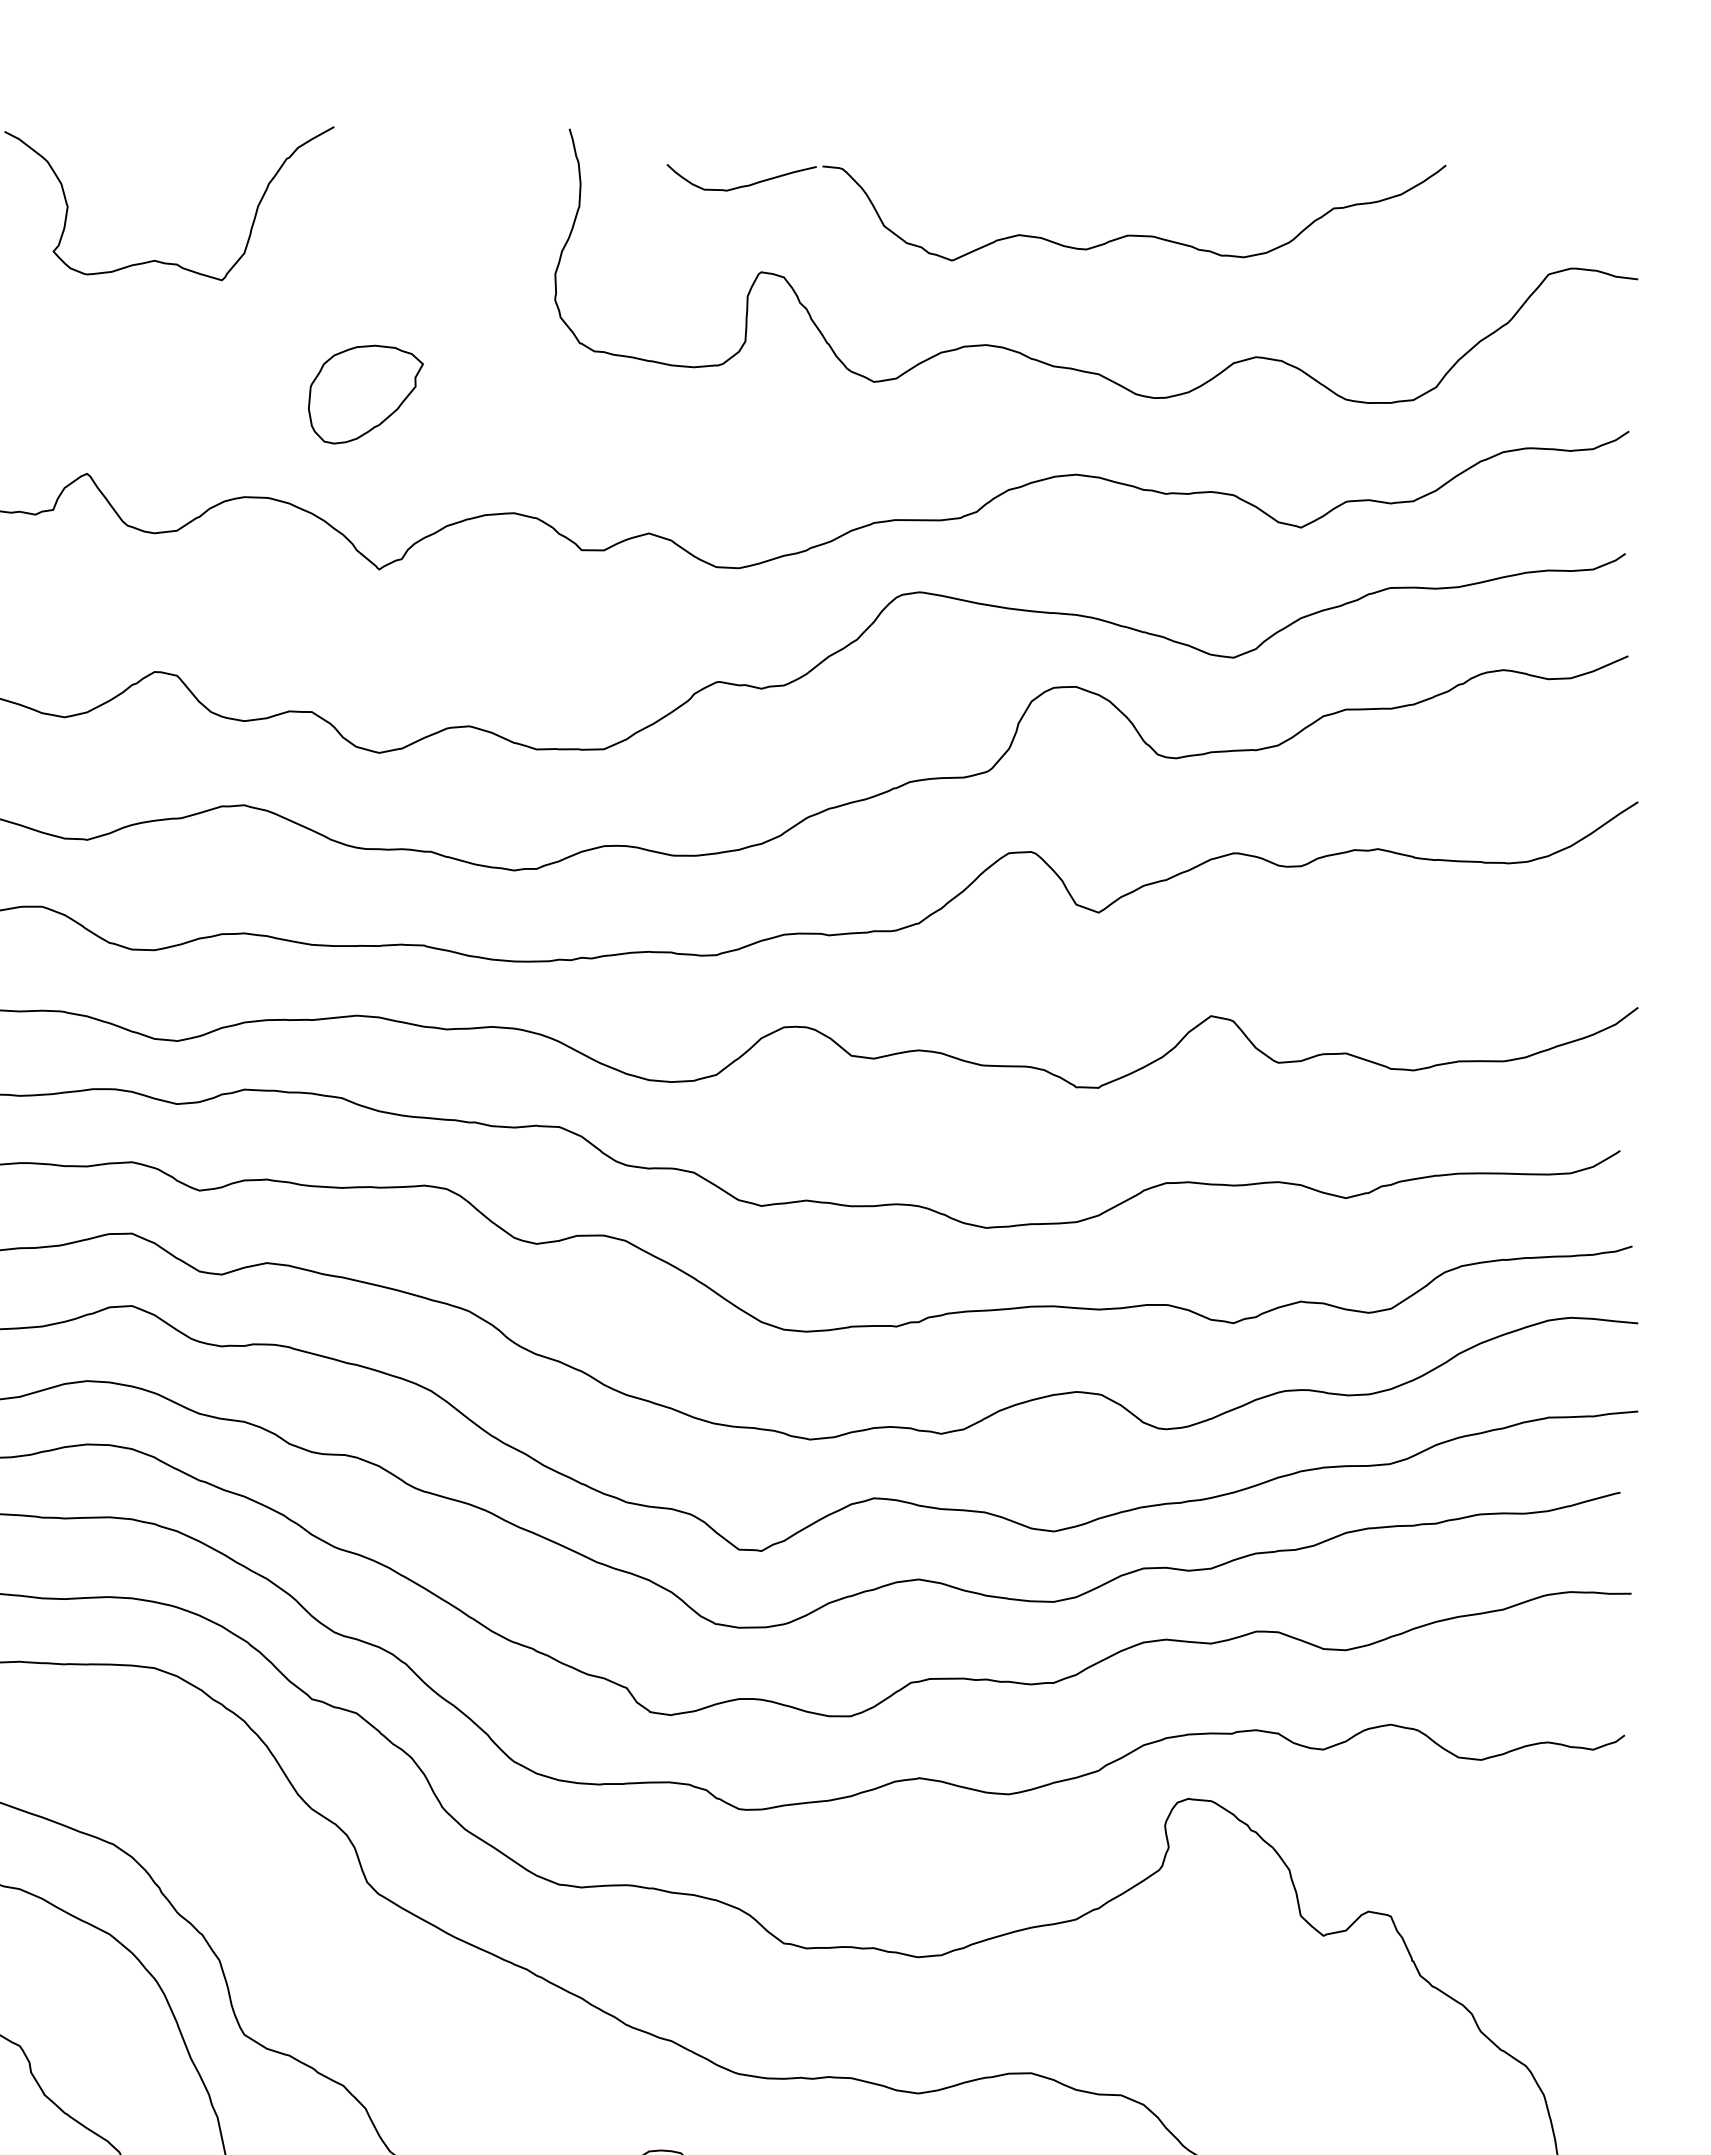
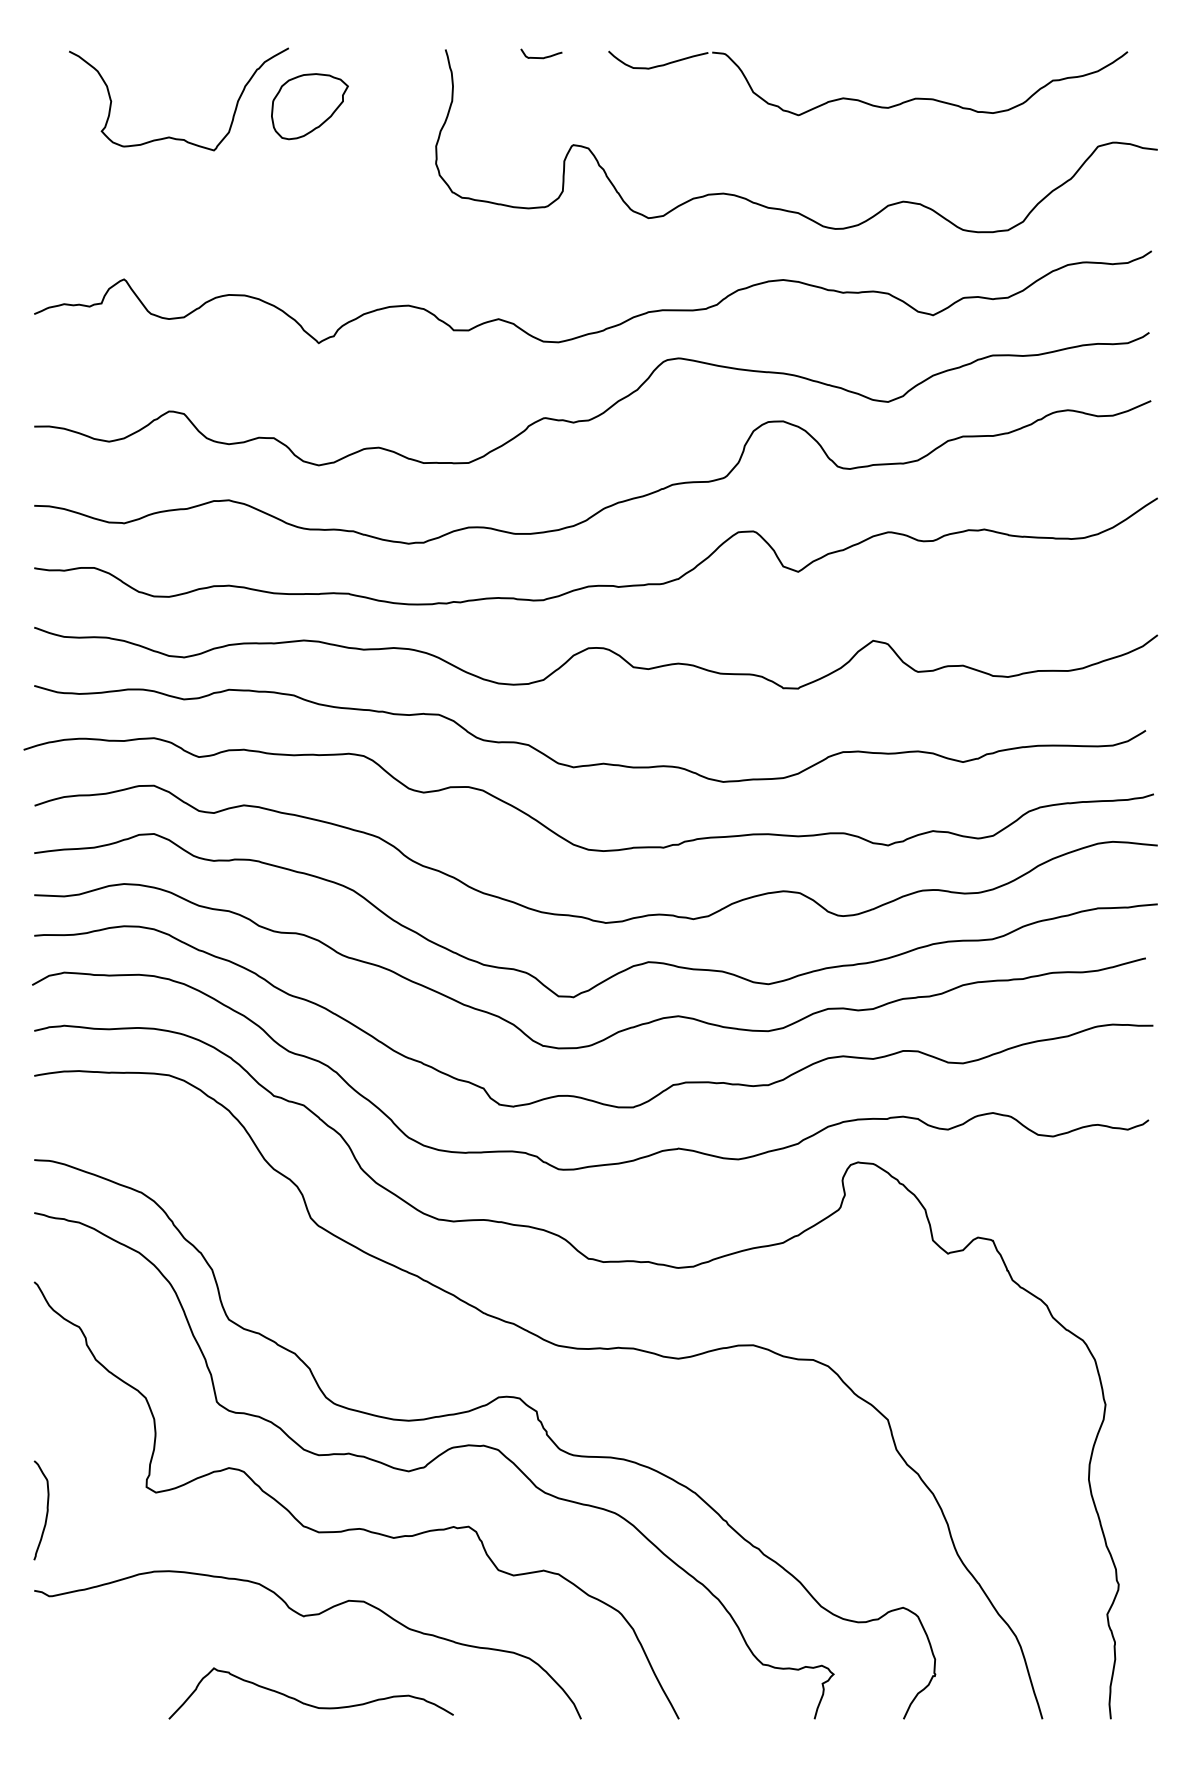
curve: (713, 140) -> (541, 57), added
part: (1048, 238) -> (862, 100), moved
part: (365, 394) -> (309, 106), moved

